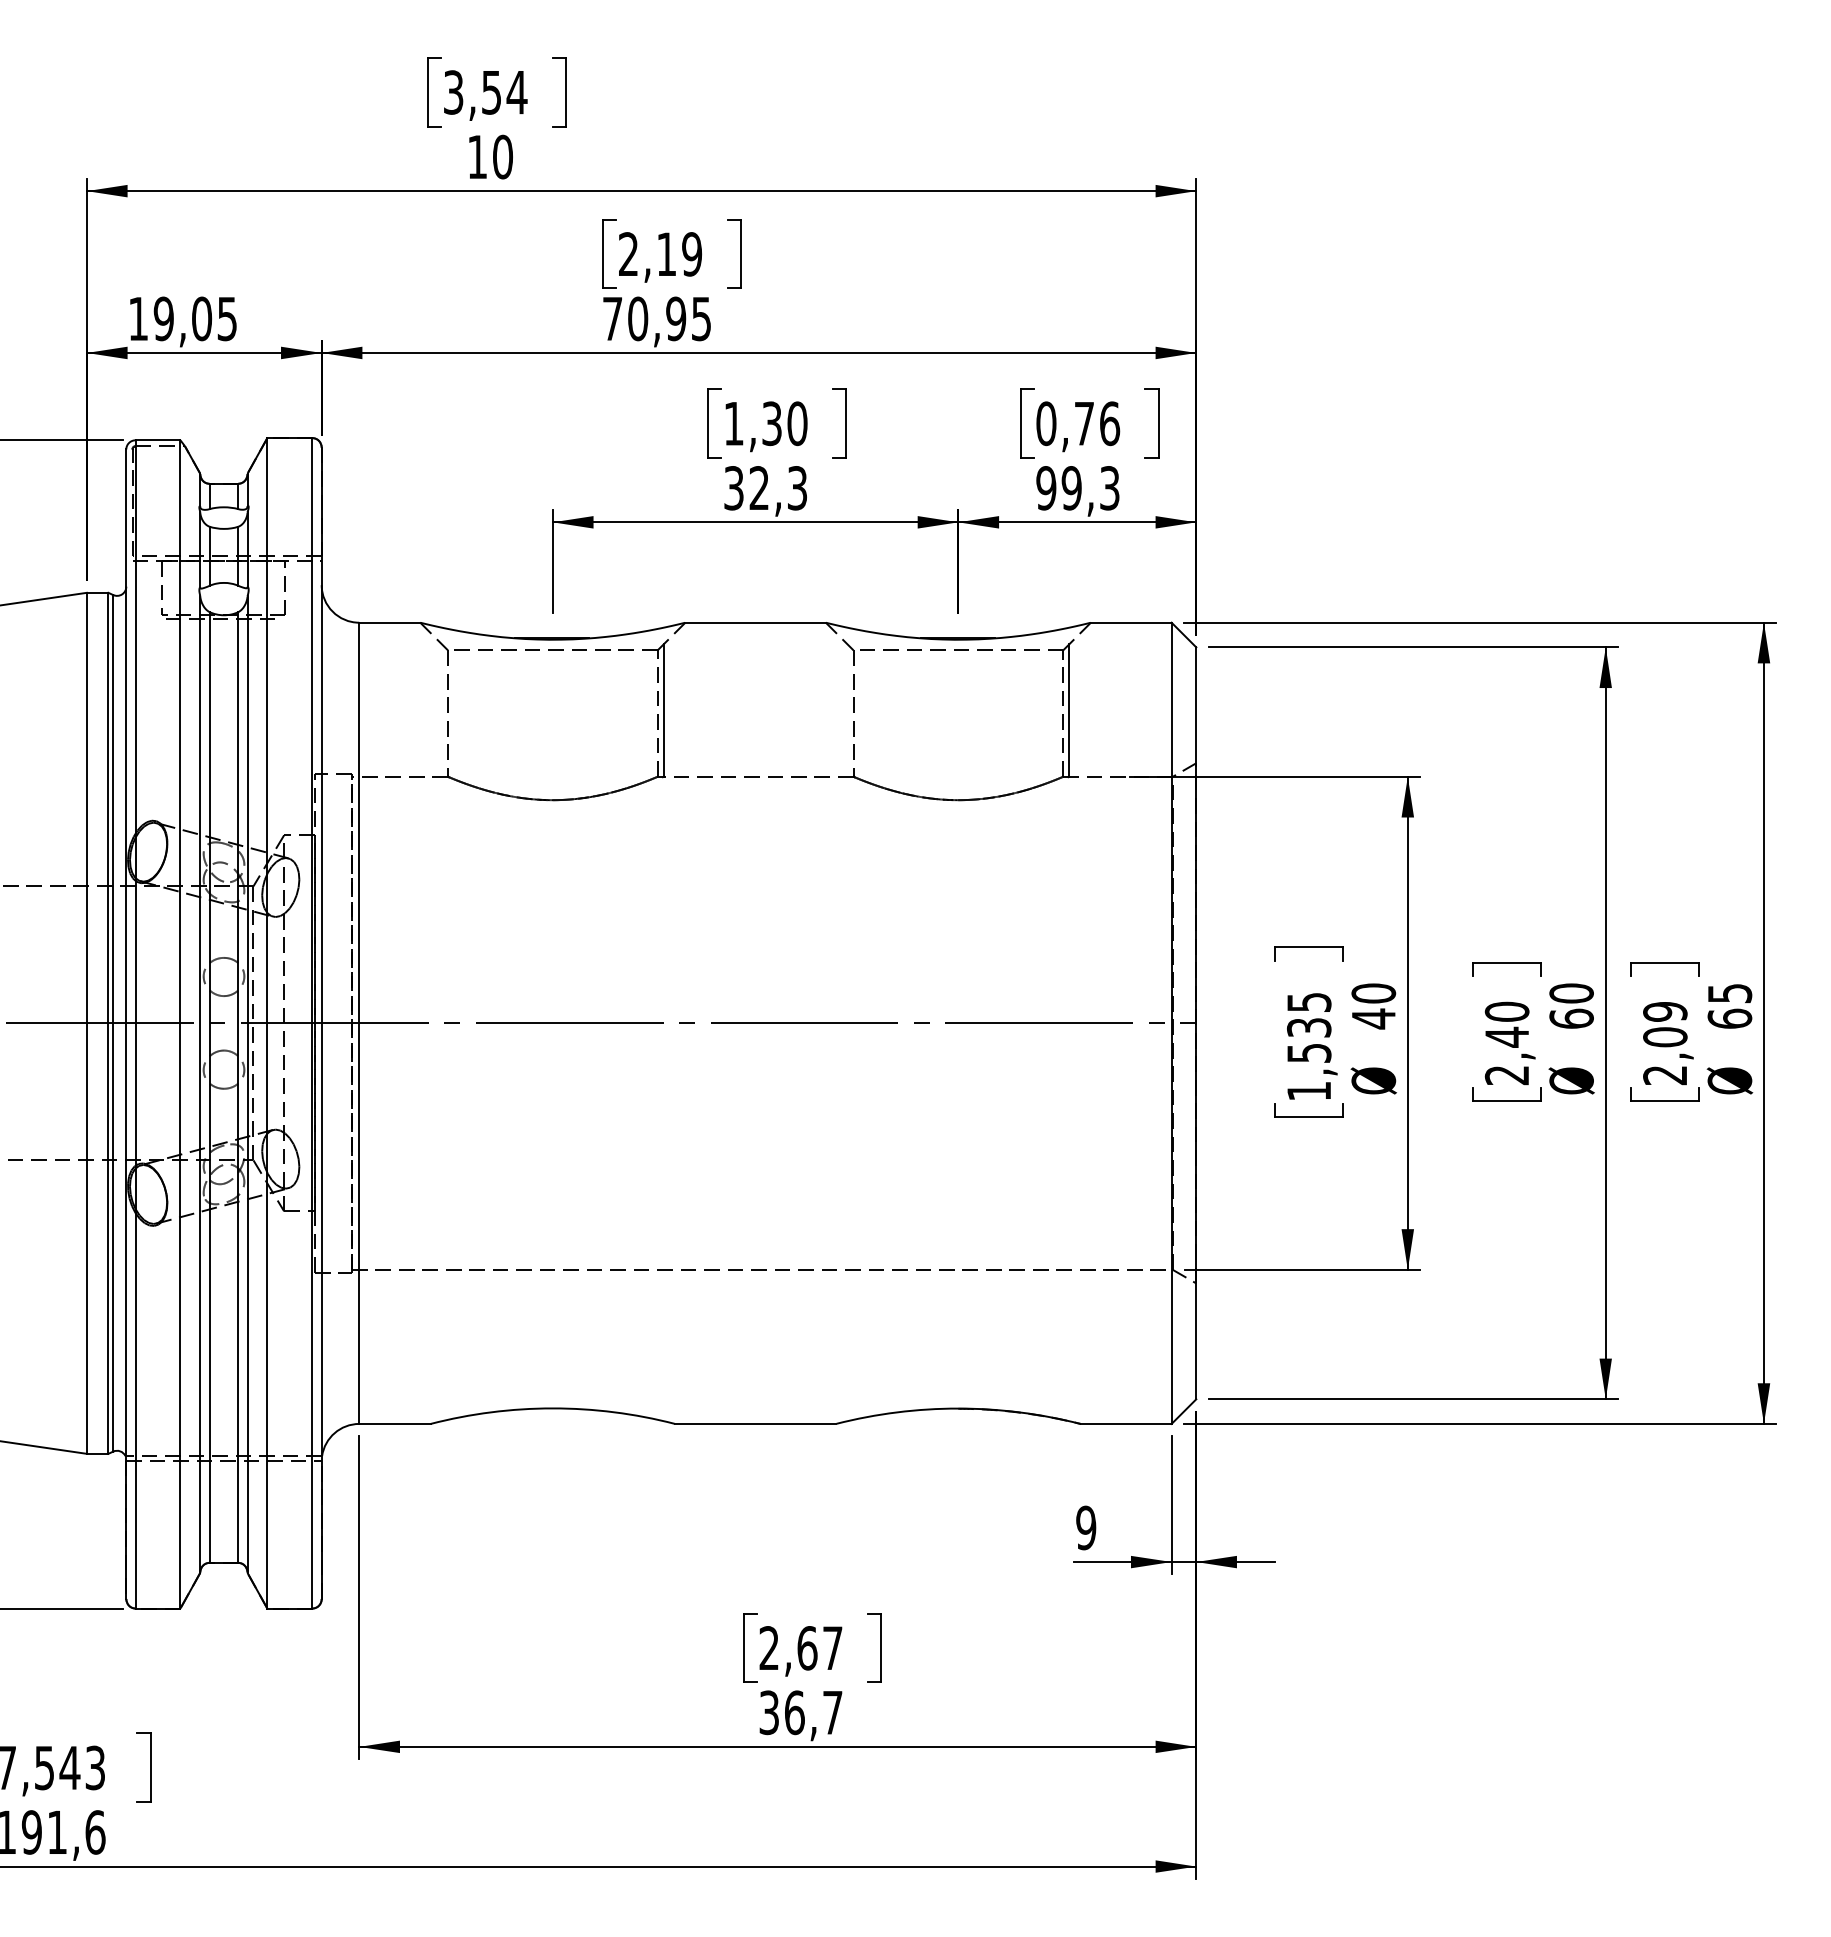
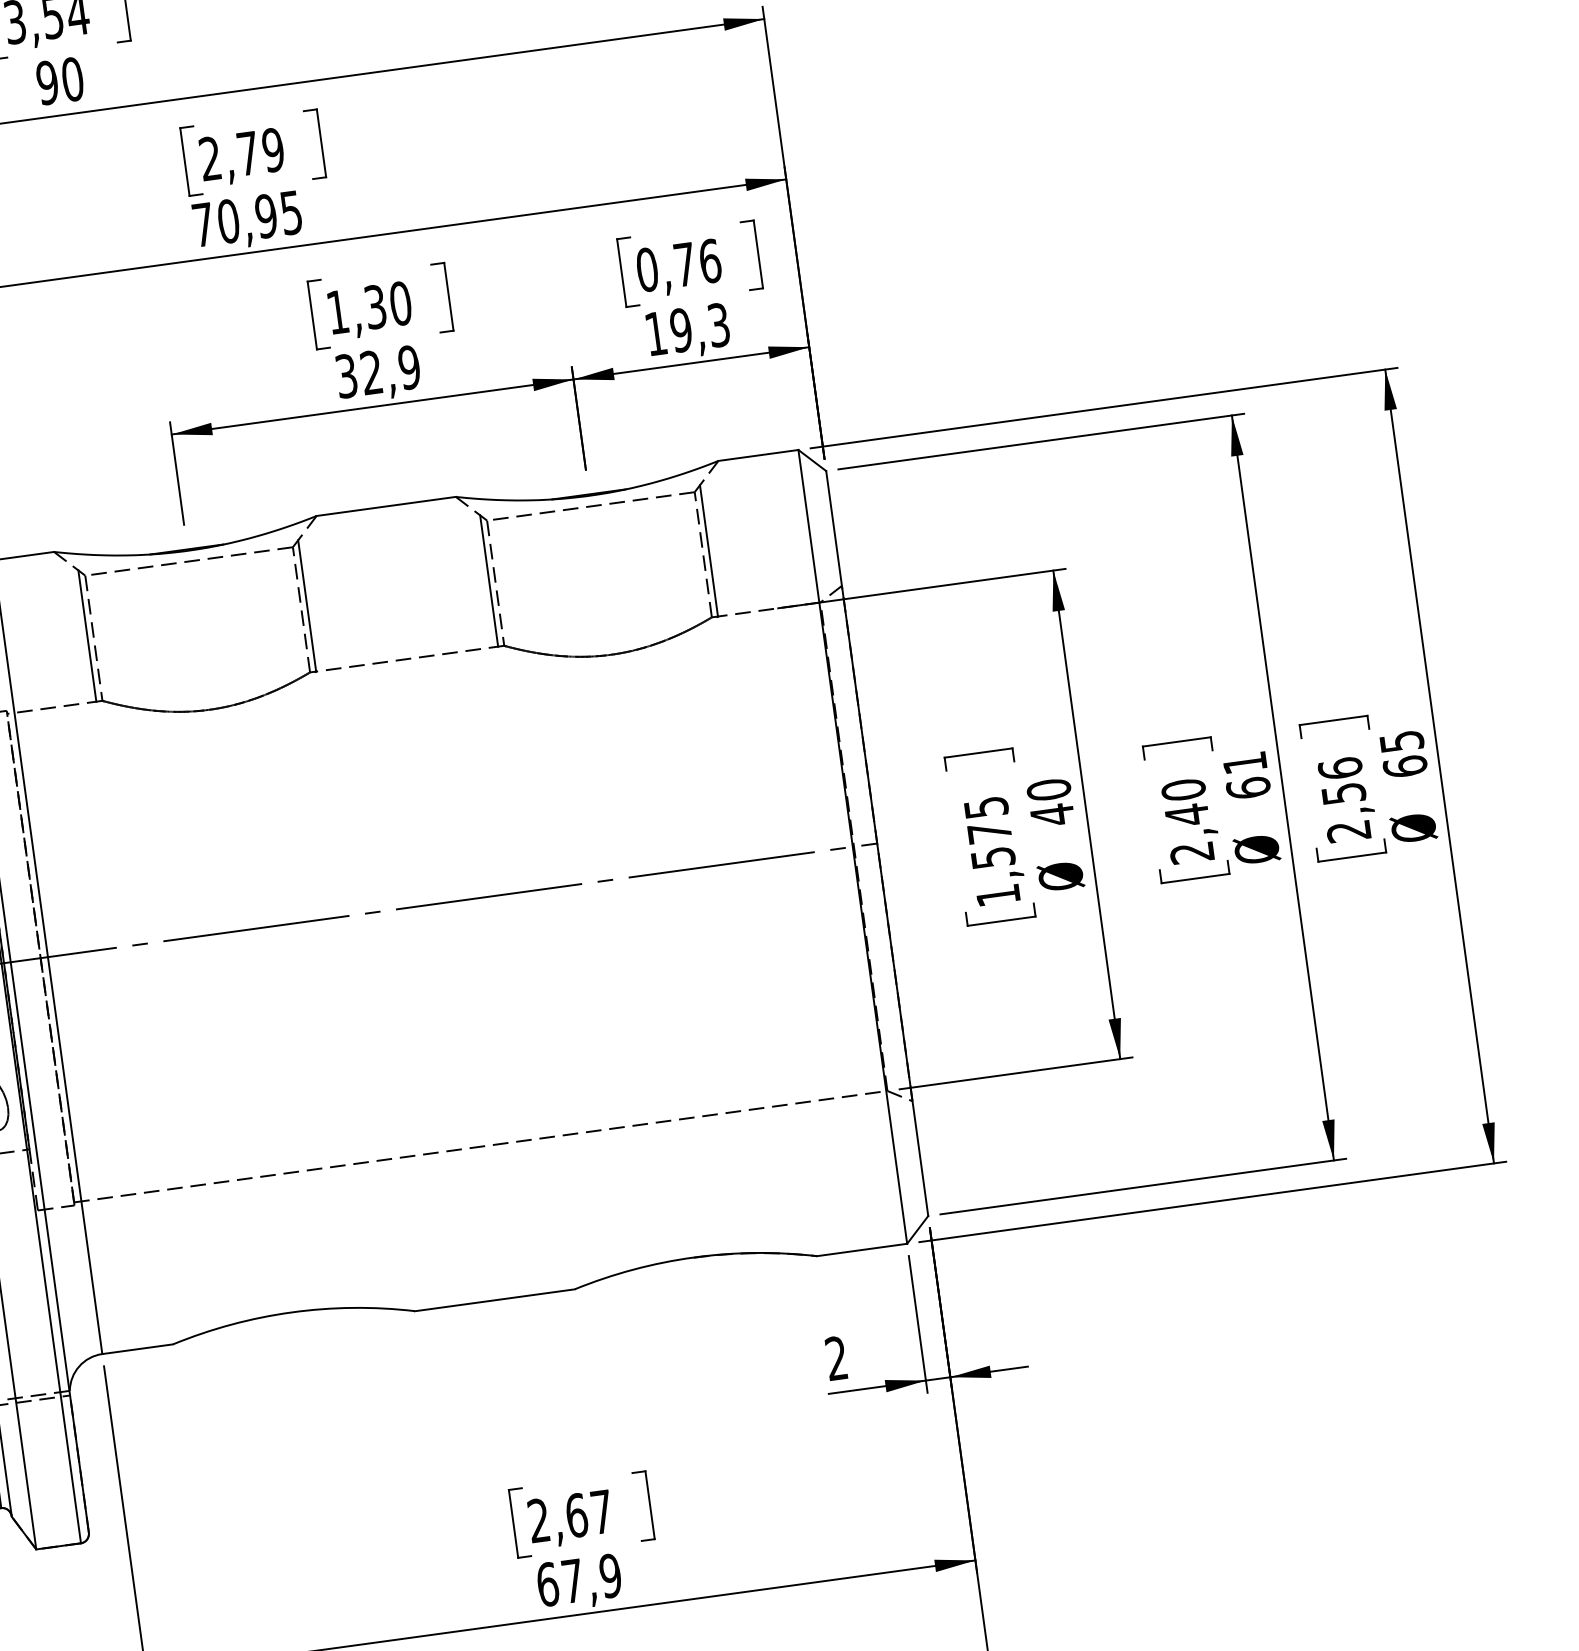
text: (477, 156) -> (47, 82), 10 -> 90
text: (666, 253) -> (247, 152), 2,19 -> 2,79
text: (797, 488) -> (409, 367), 32,3 -> 32,9
text: (1046, 488) -> (656, 333), 99,3 -> 19,3
line: (441, 710) -> (86, 636), added
line: (847, 710) -> (489, 580), added
text: (1571, 993) -> (1244, 763), 60 -> 61
text: (1665, 1024) -> (1342, 781), 2,09 -> 2,56
text: (1309, 1027) -> (989, 832), 1,535 -> 1,575
text: (1086, 1527) -> (836, 1357), 9 -> 2
text: (800, 1712) -> (578, 1580), 36,7 -> 67,9

